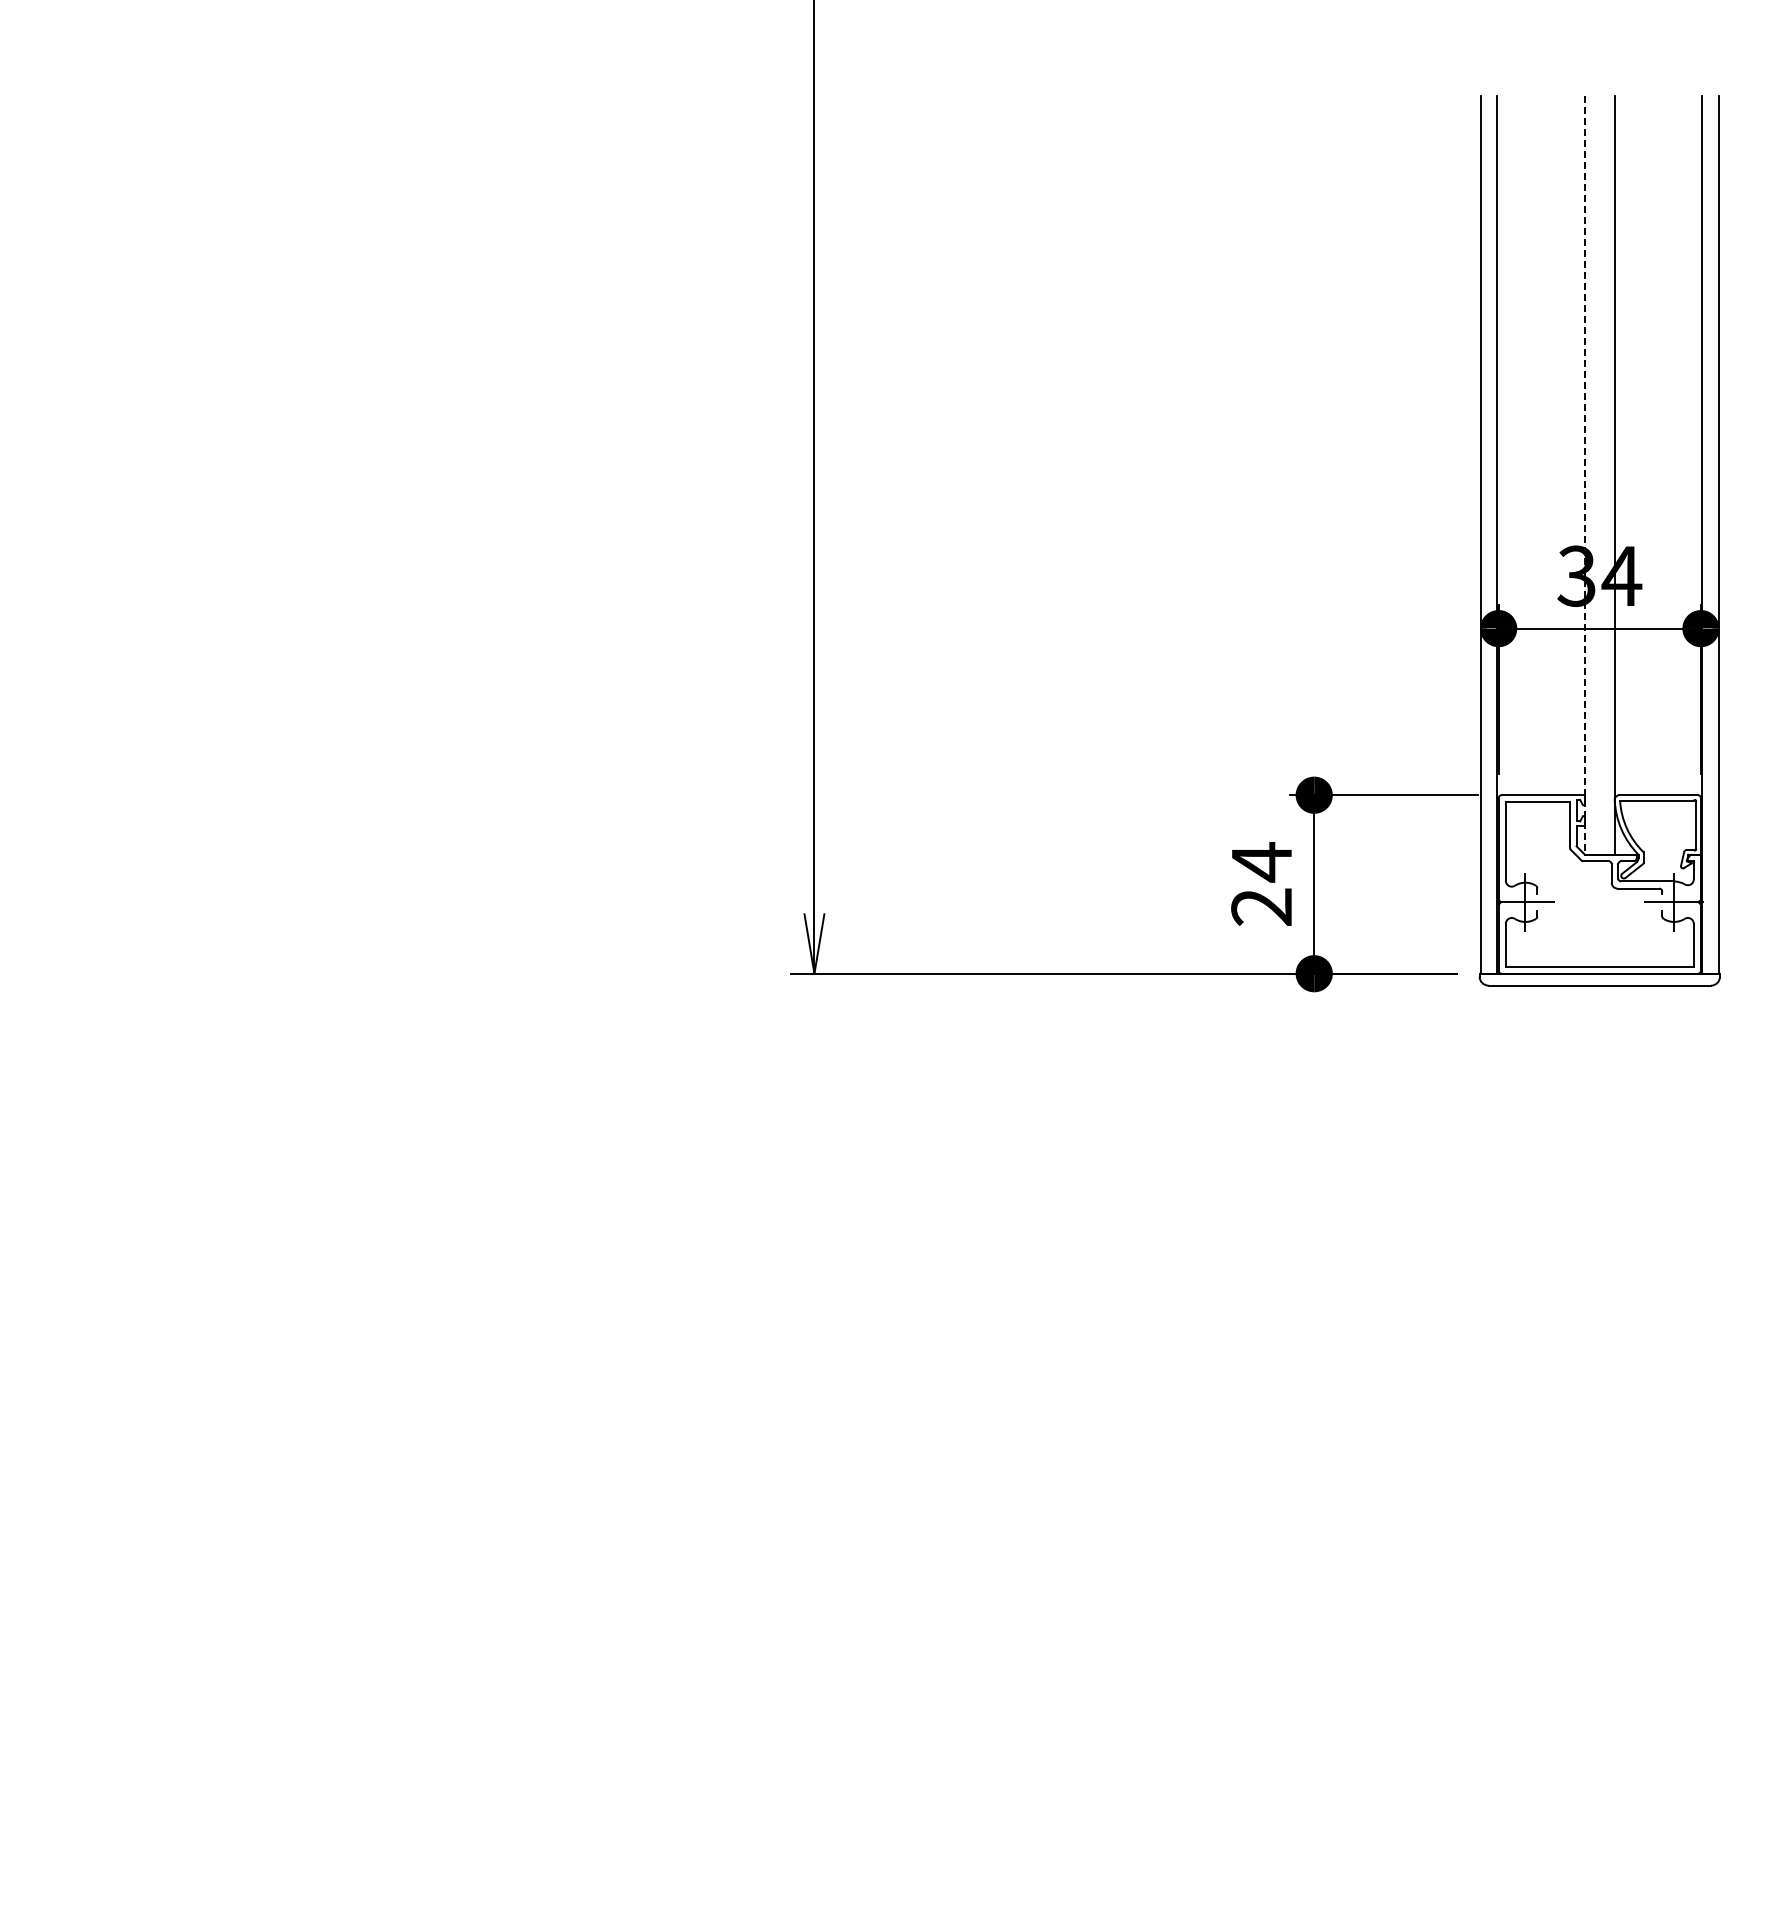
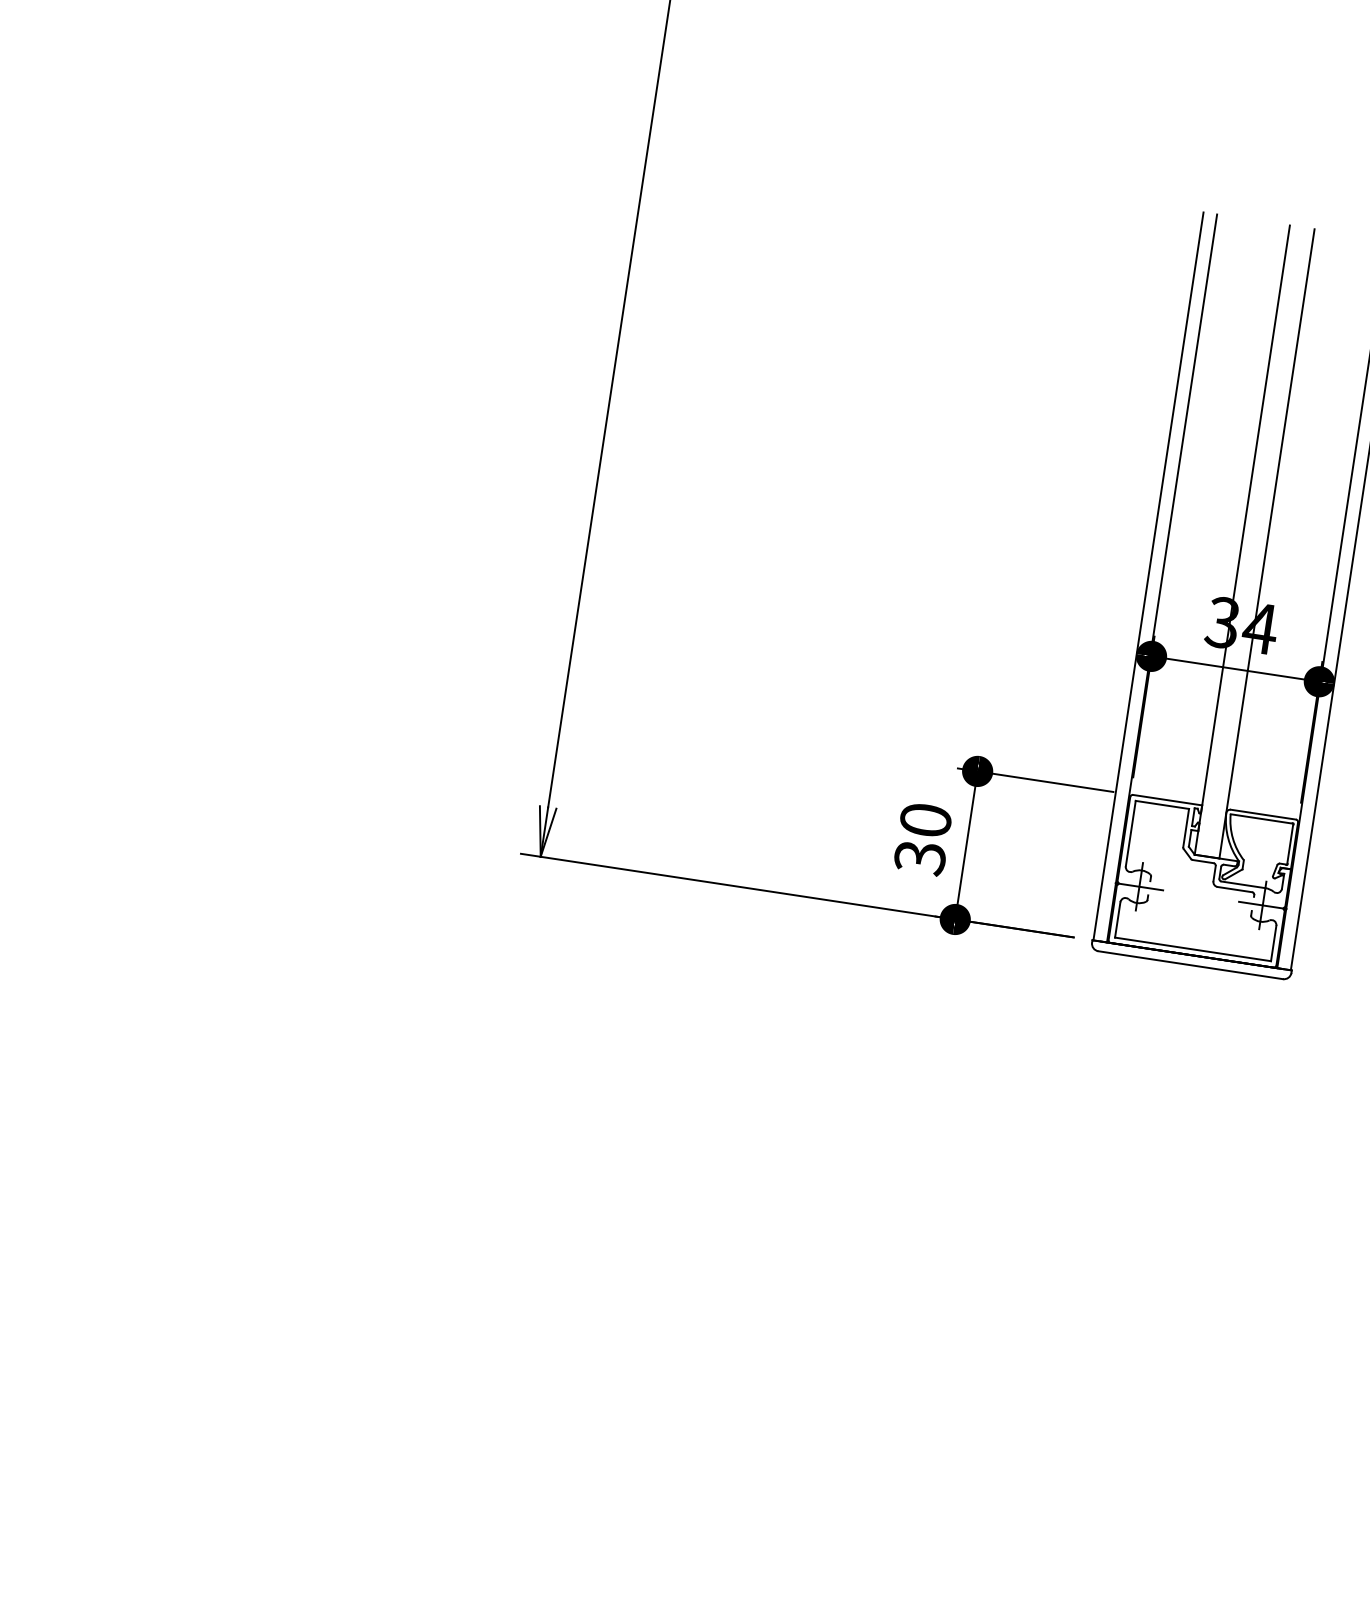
line: (1584, 475) -> (1241, 540), dashed -> solid
text: (1261, 884) -> (922, 838), 24 -> 30

